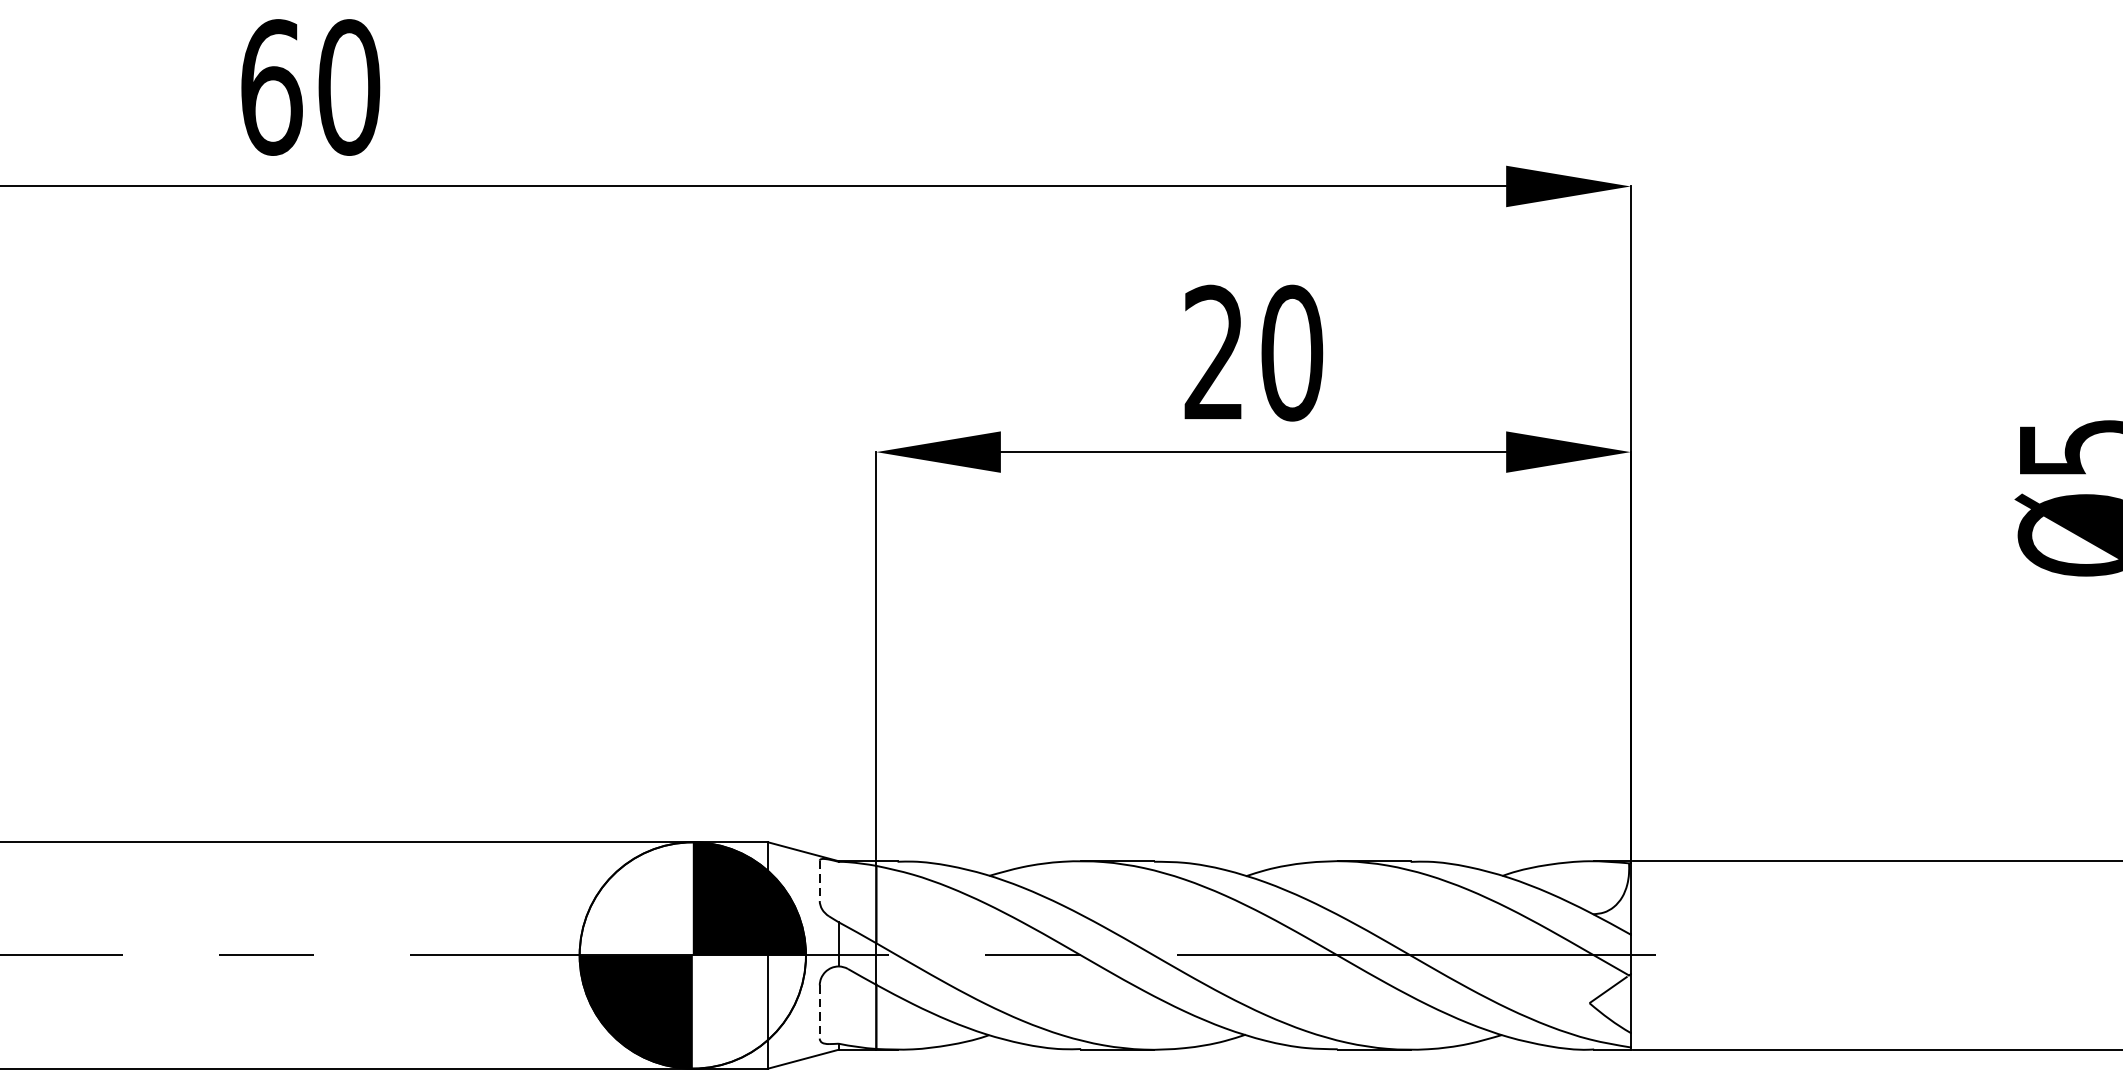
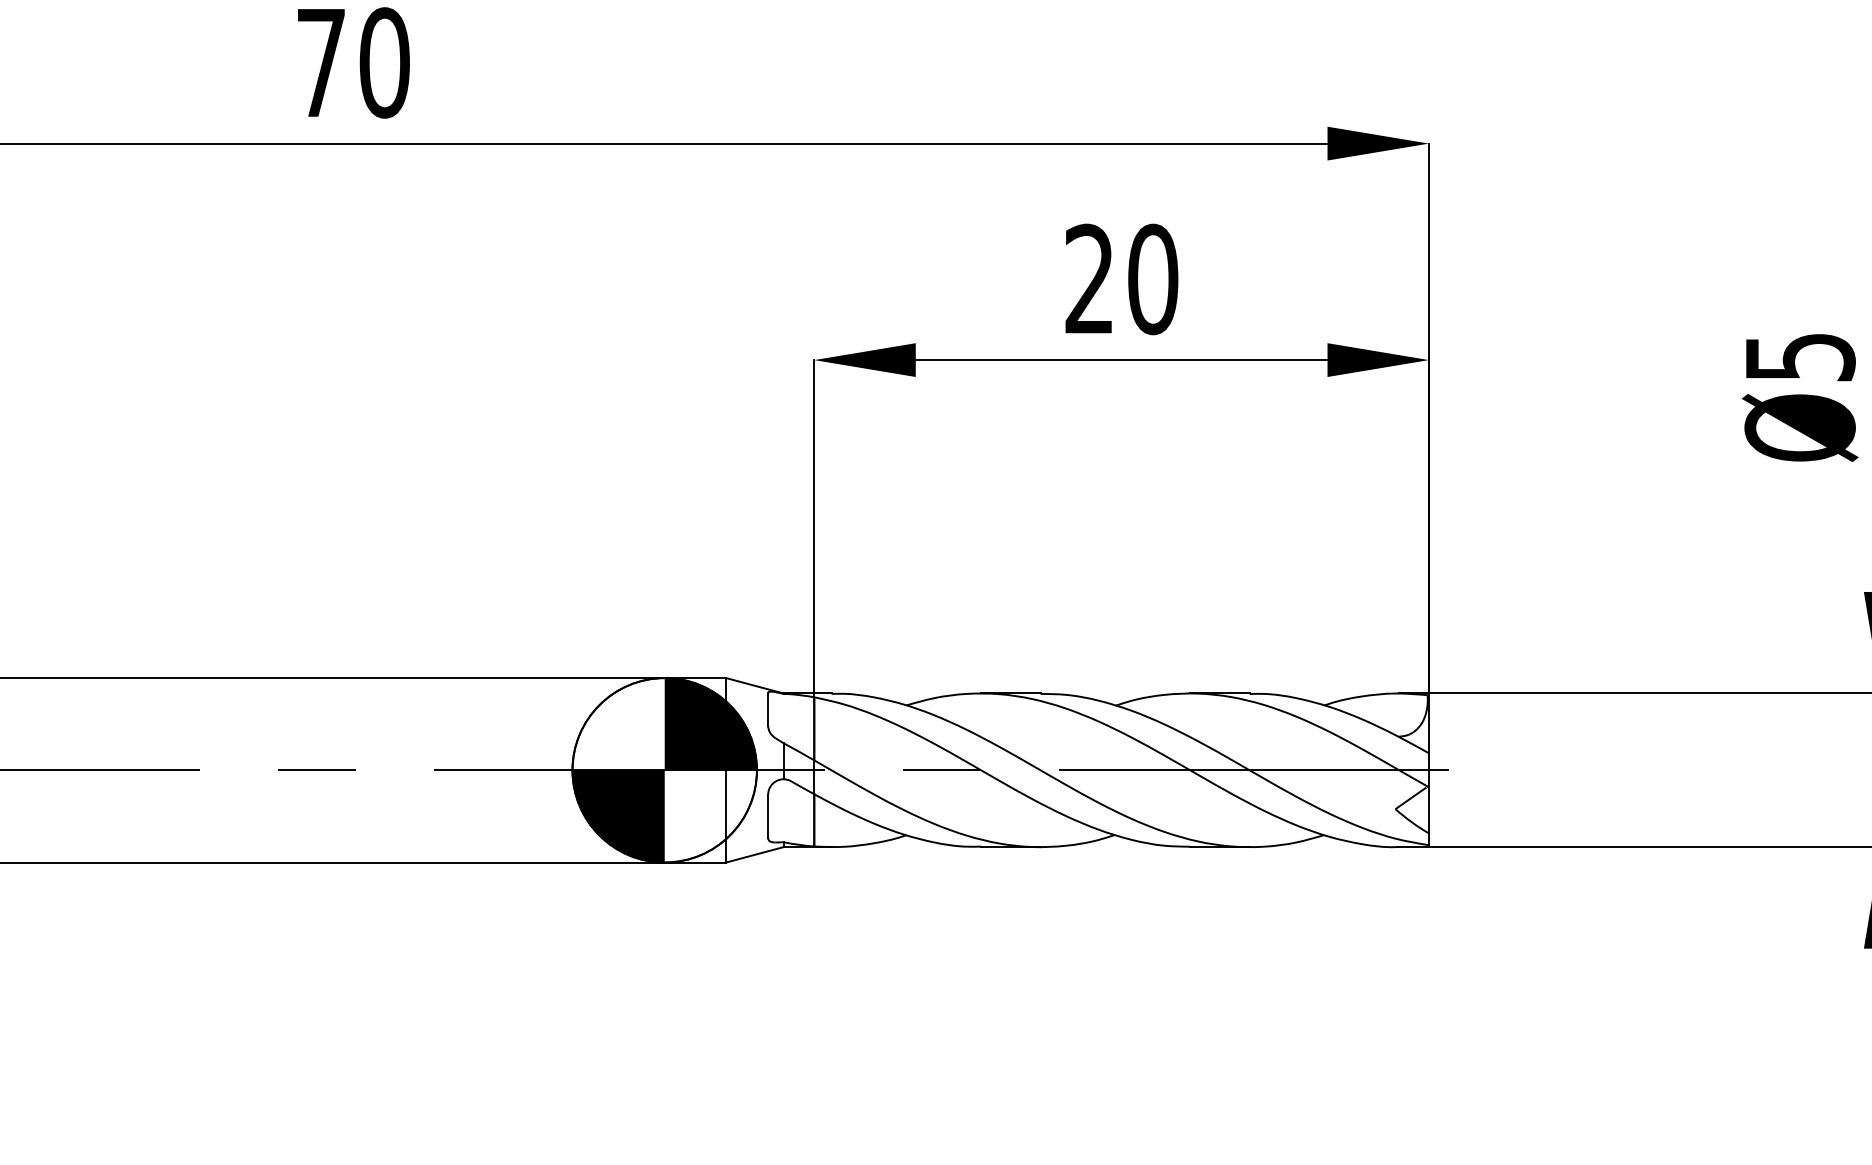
text: (271, 86) -> (321, 62), 60 -> 70
line: (820, 882) -> (768, 710), dashed -> solid
line: (820, 1012) -> (768, 816), dashed -> solid

